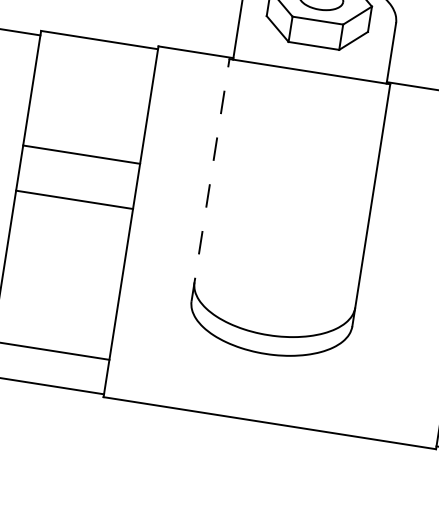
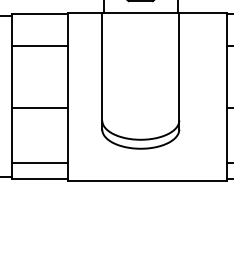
line: (82, 155) -> (40, 46), moved
line: (211, 178) -> (102, 70), dashed -> solid
line: (75, 199) -> (40, 107), moved

